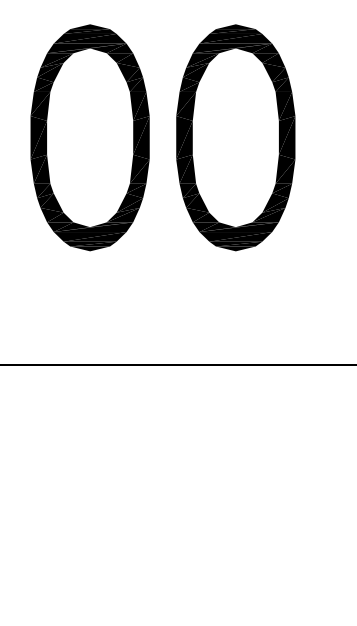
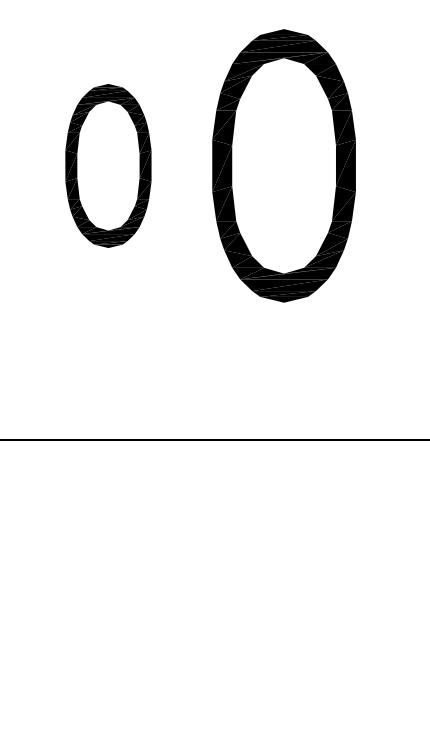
part: (89, 137) -> (107, 165), size x0.6

